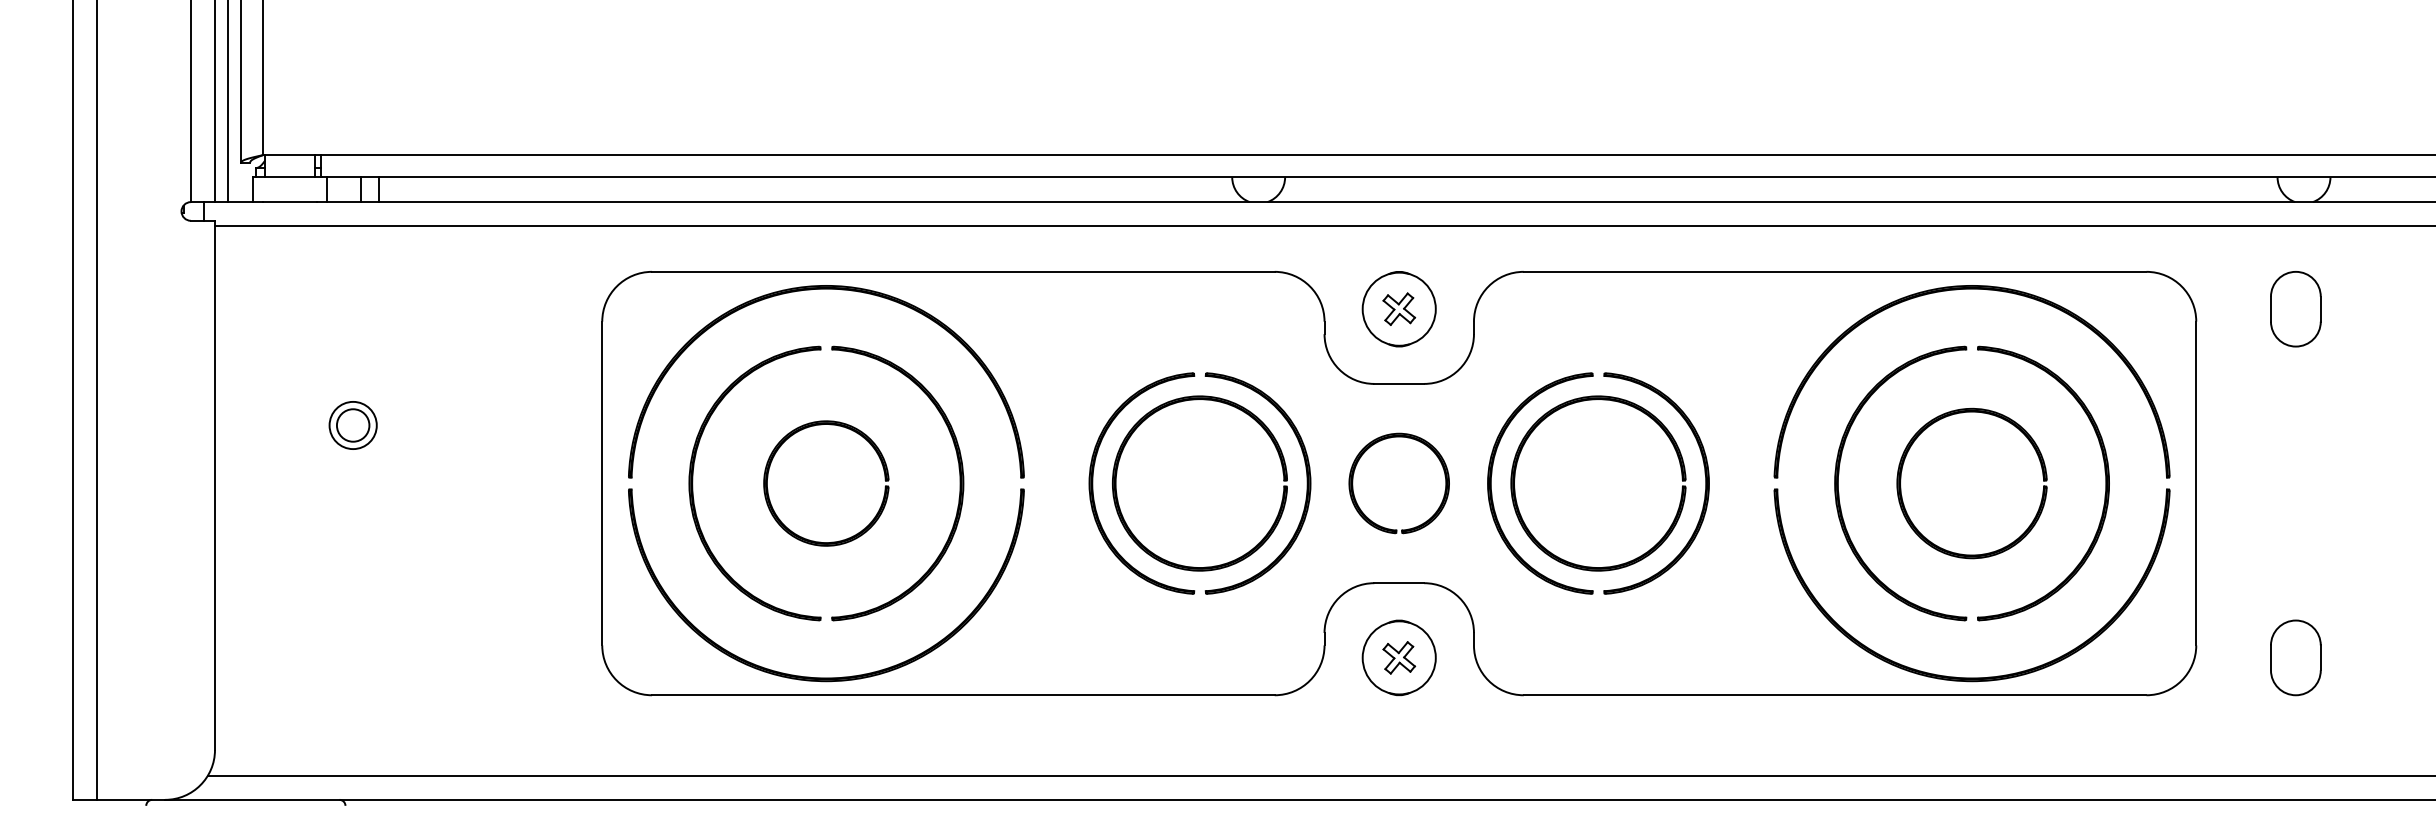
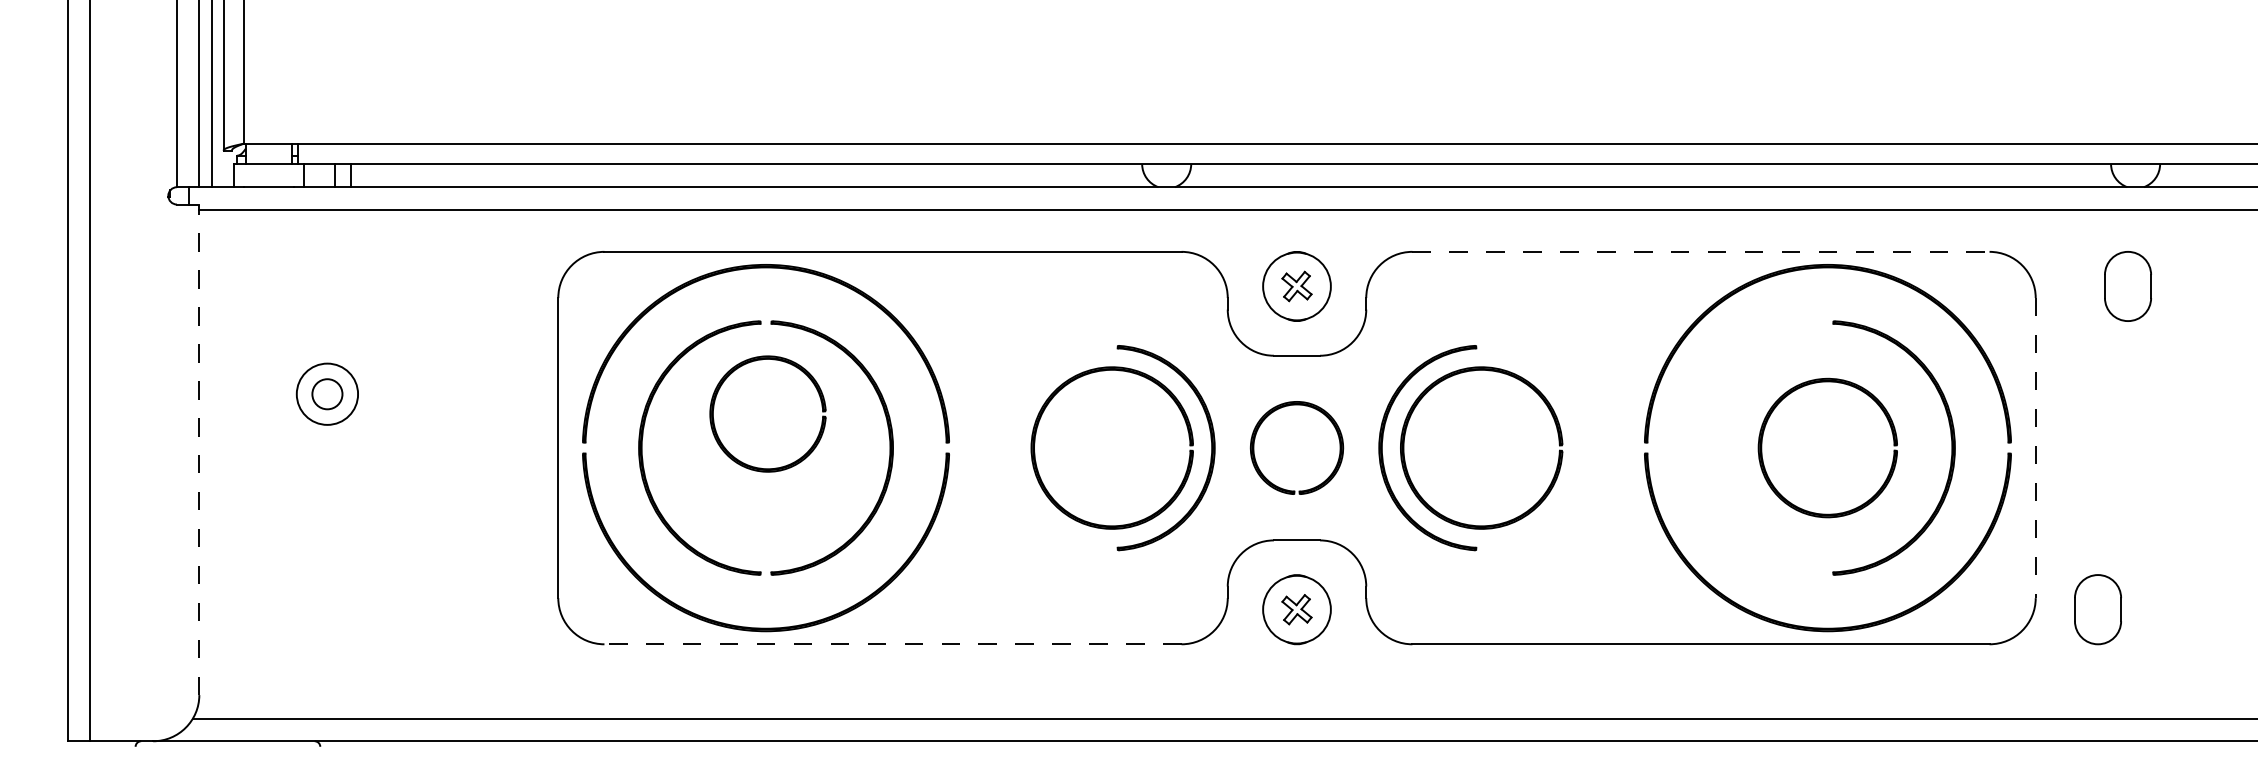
line: (1834, 271) -> (1700, 251), solid -> dashed
circle: (353, 425) -> (327, 394), size x1.4
part: (785, 441) -> (730, 375), moved
part: (1838, 482) -> (1704, 447), removed
part: (1093, 484) -> (1013, 448), removed
part: (1705, 484) -> (1580, 448), removed
line: (2196, 484) -> (2035, 448), solid -> dashed
line: (215, 485) -> (199, 449), solid -> dashed
part: (2295, 657) -> (2097, 609), moved
line: (963, 695) -> (893, 644), solid -> dashed

